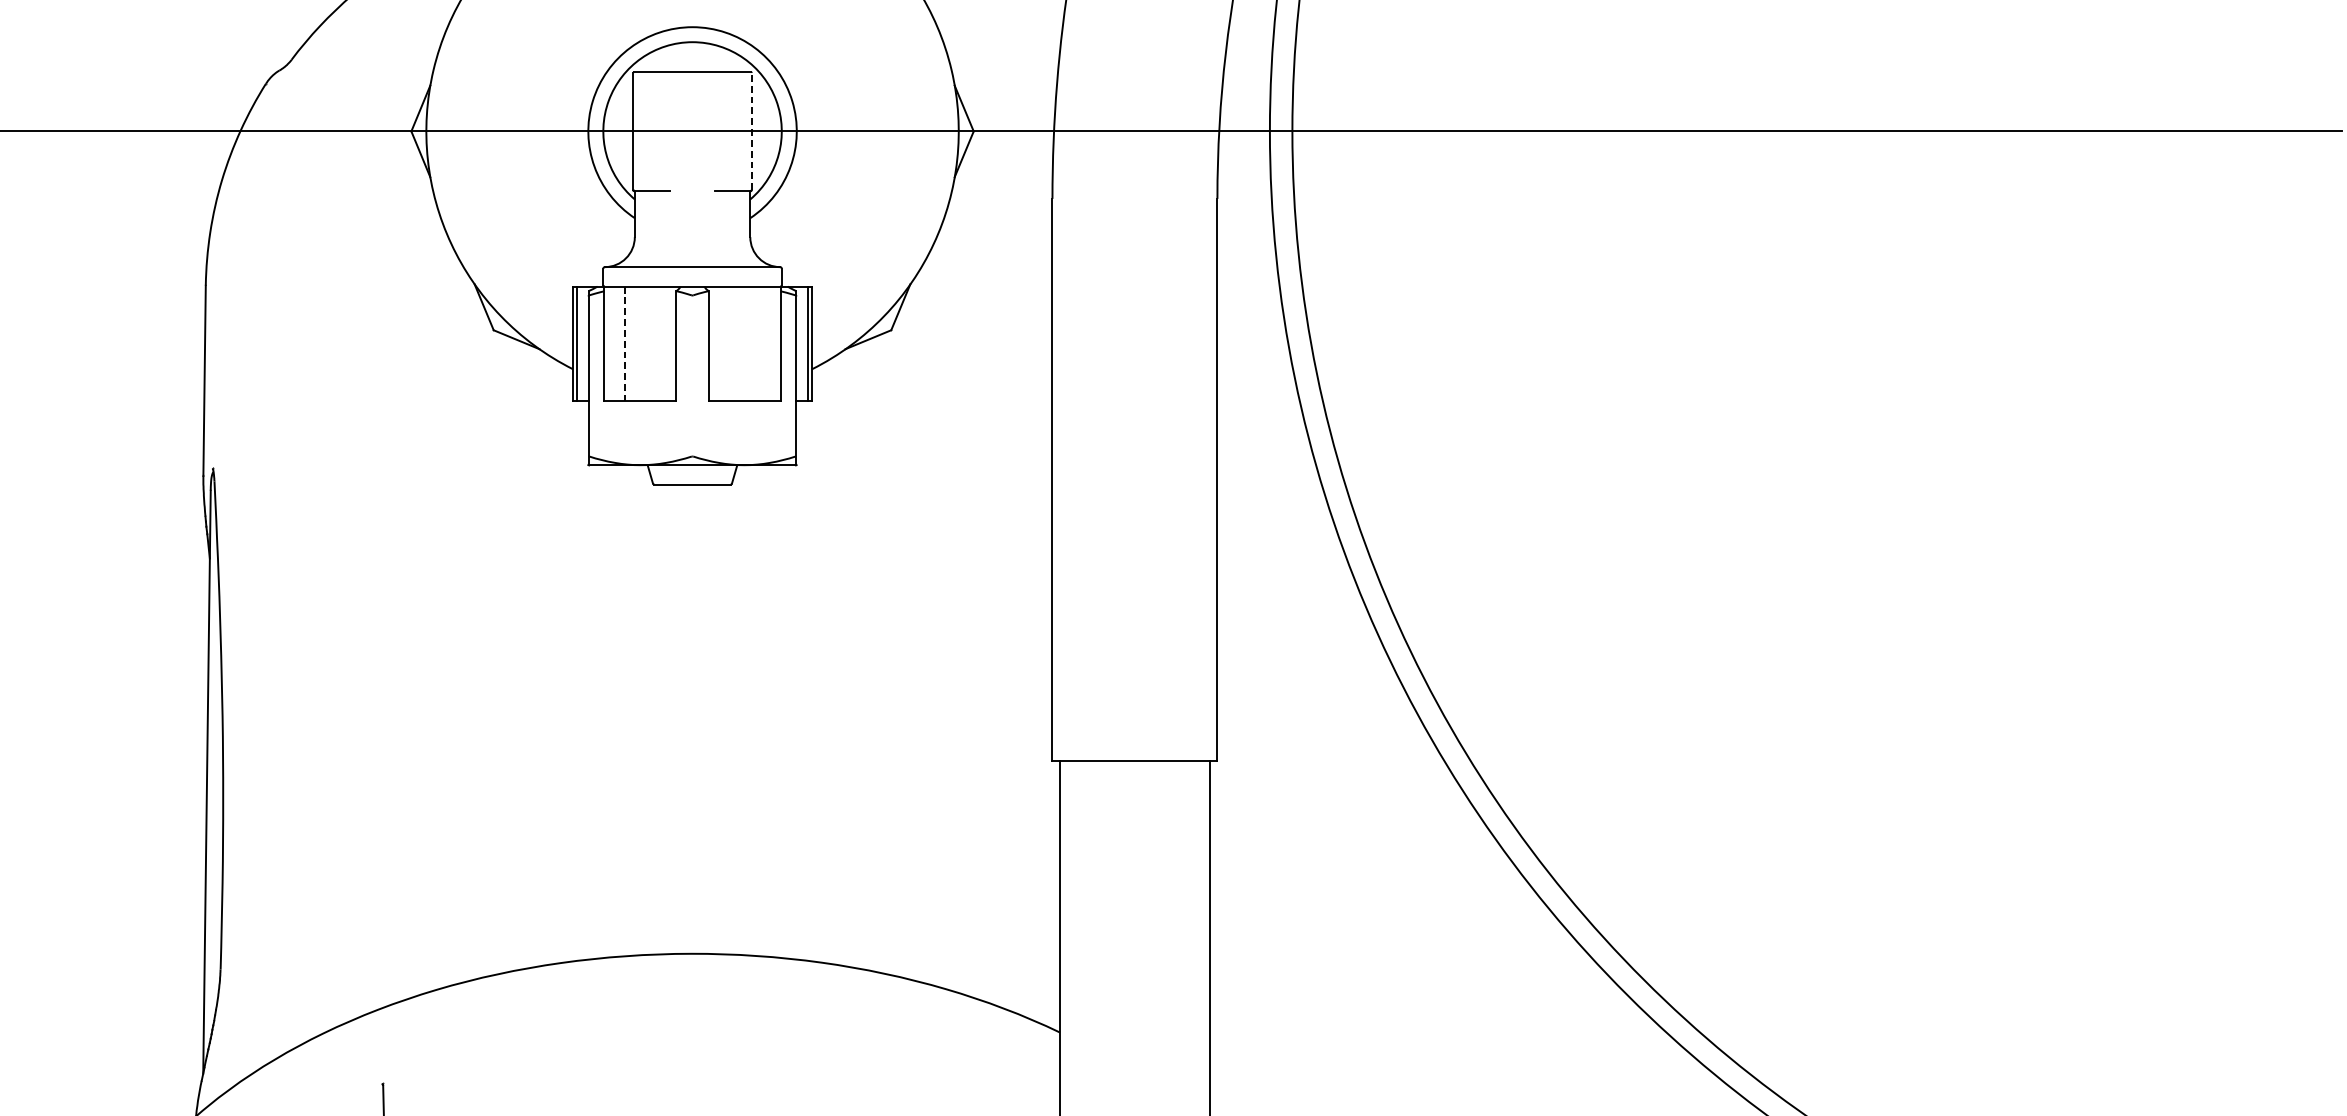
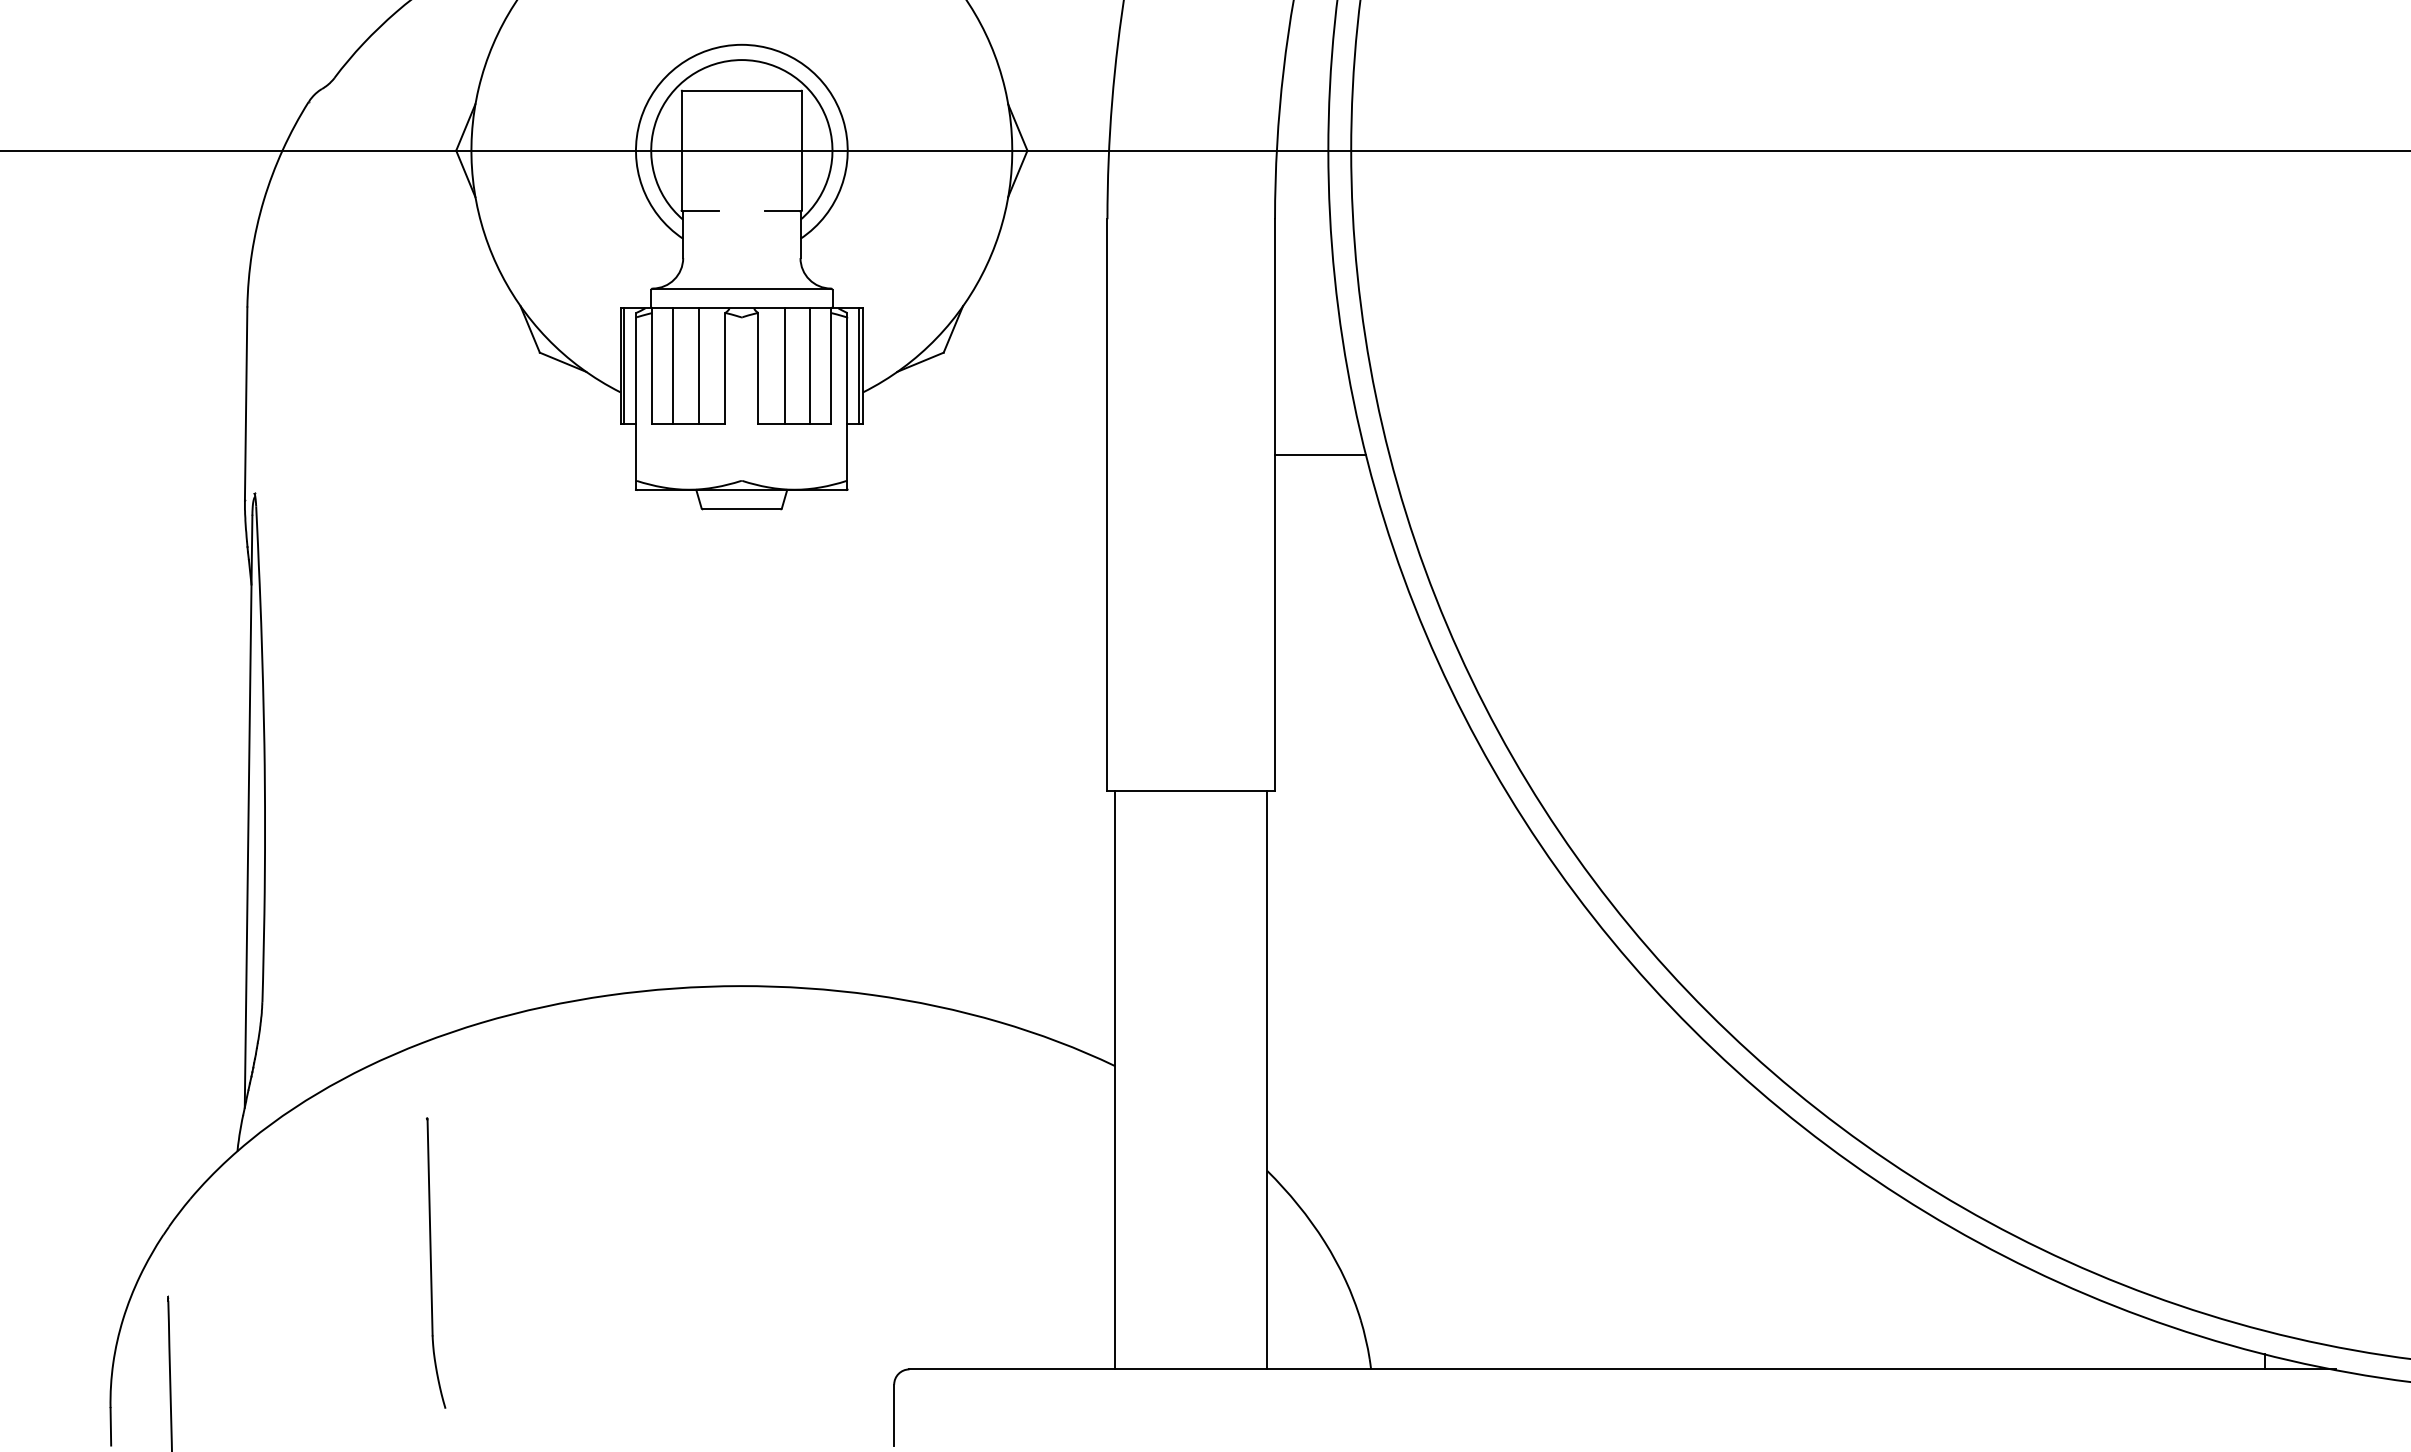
line: (752, 131) -> (802, 150), dashed -> solid
line: (625, 343) -> (673, 366), dashed -> solid
line: (649, 343) -> (698, 366), added
line: (735, 343) -> (785, 366), added
line: (760, 343) -> (810, 366), added
line: (1262, 431) -> (1320, 455), added

